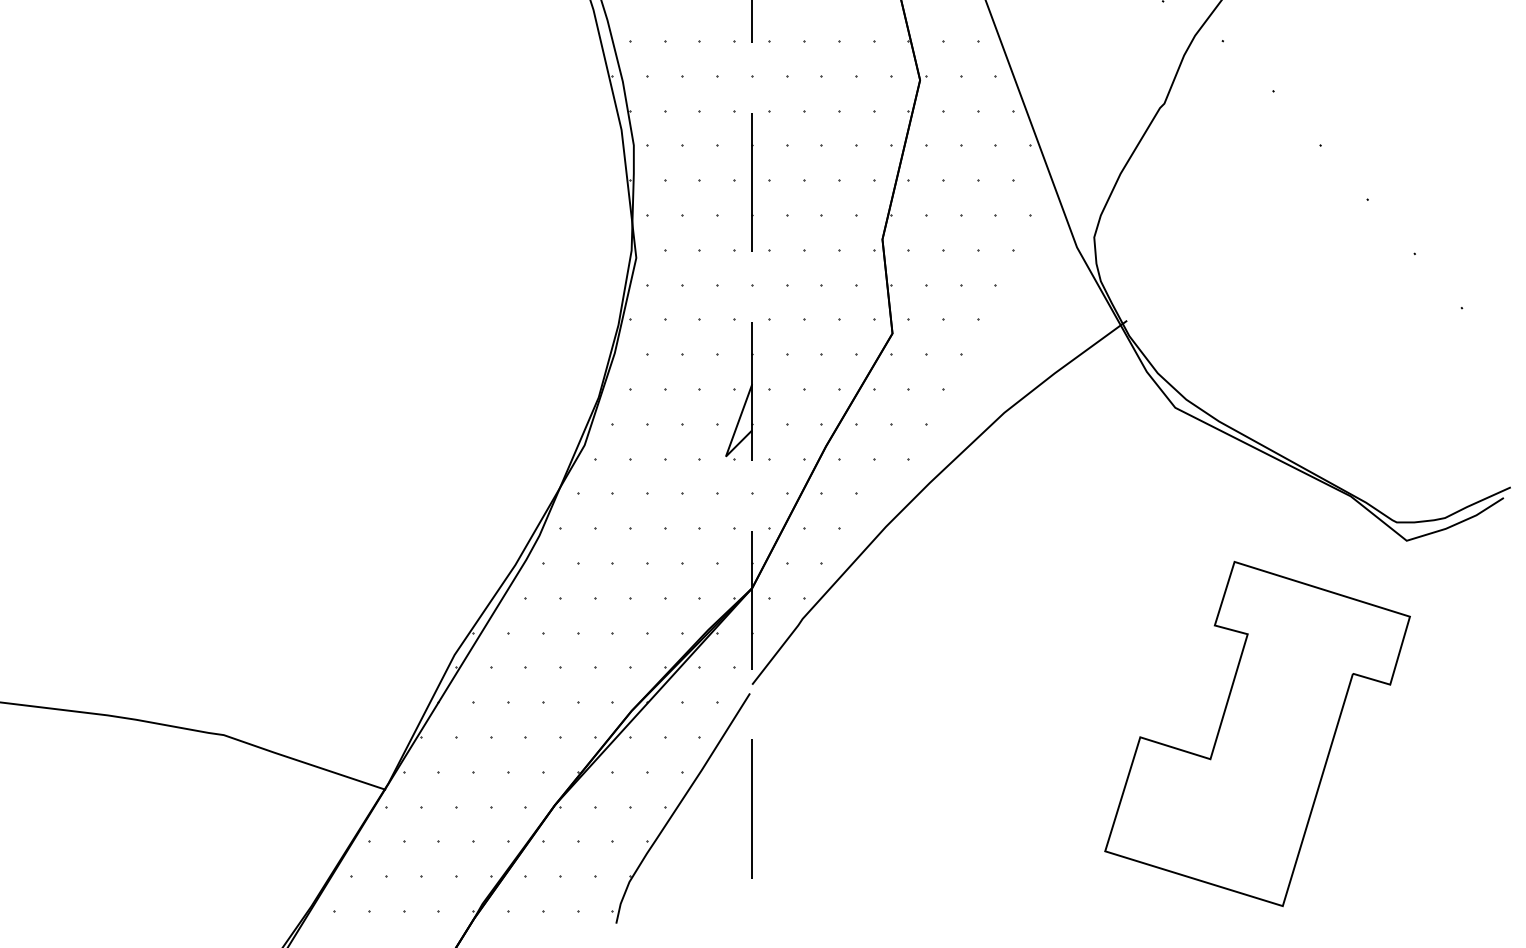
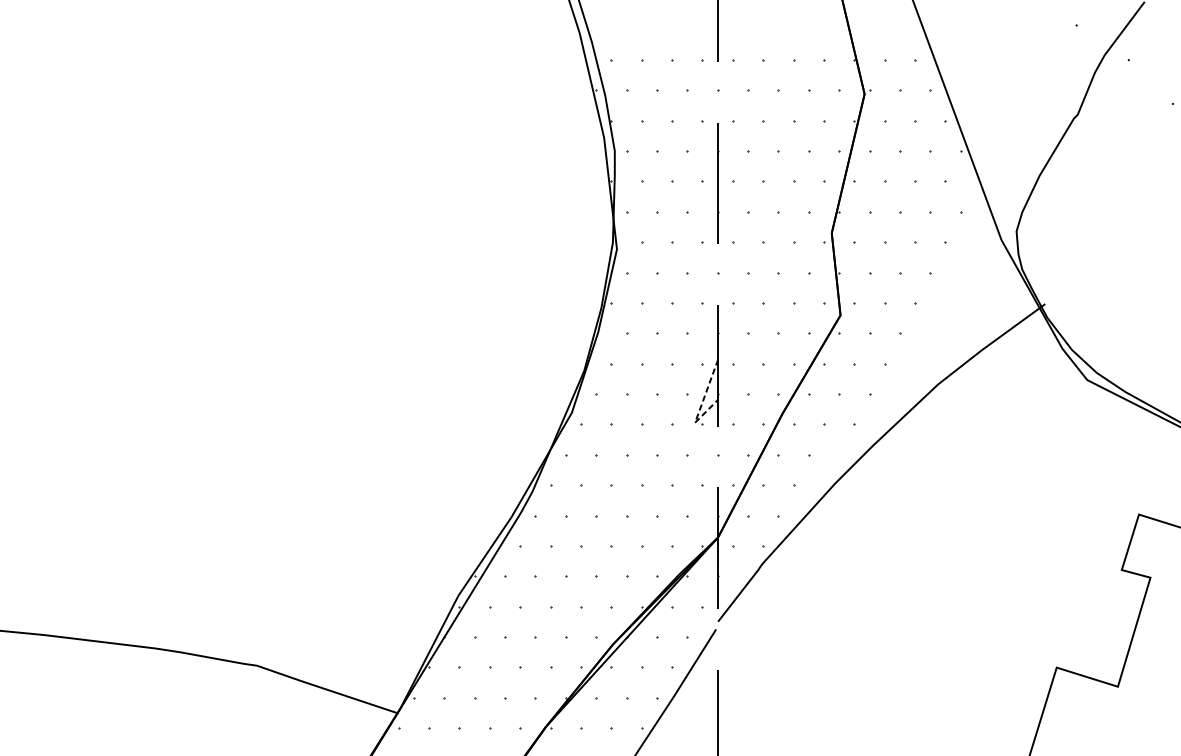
line: (732, 438) -> (700, 406), solid -> dashed

